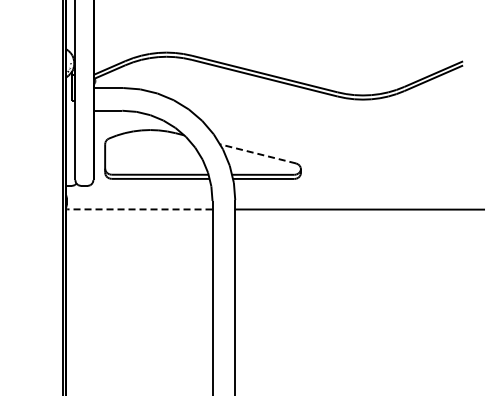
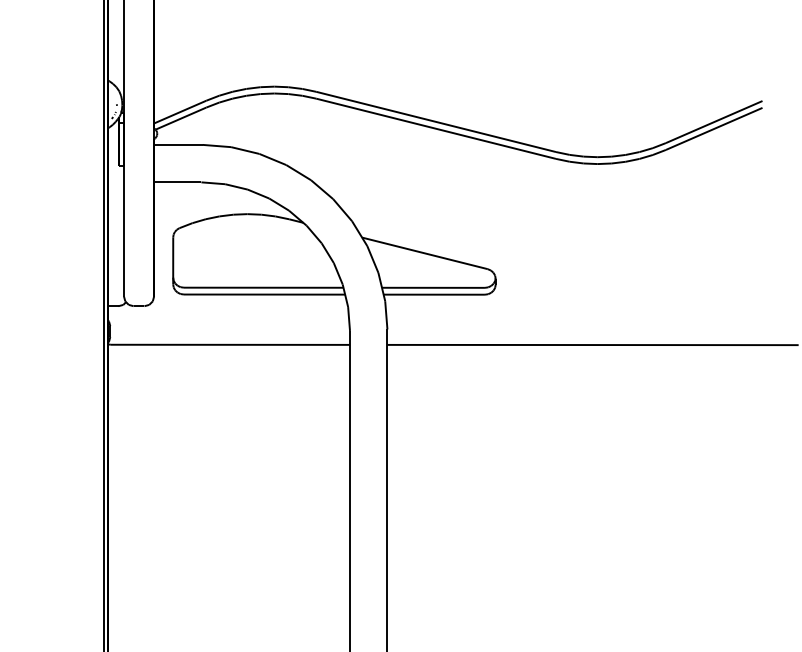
line: (257, 153) -> (424, 252), dashed -> solid
line: (139, 209) -> (229, 344), dashed -> solid

